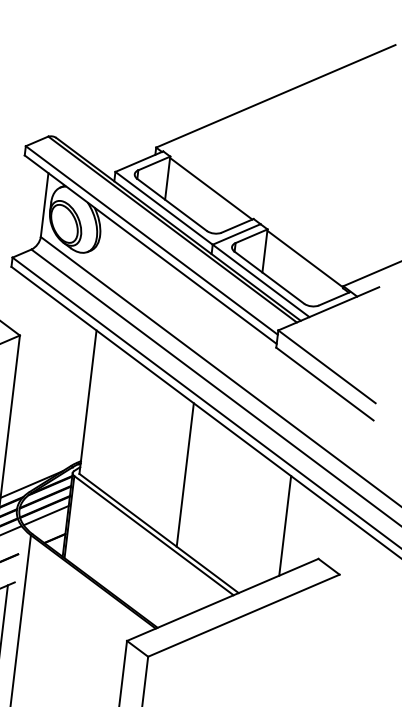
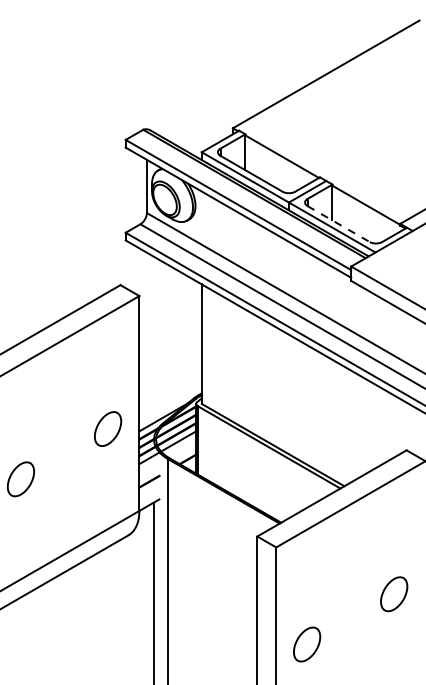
line: (269, 278) -> (338, 224), solid -> dashed
line: (184, 474) -> (288, 394), removed
line: (285, 525) -> (376, 426), removed

